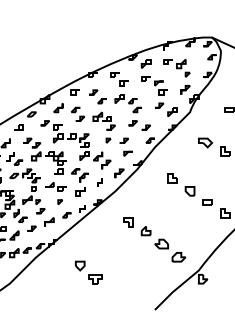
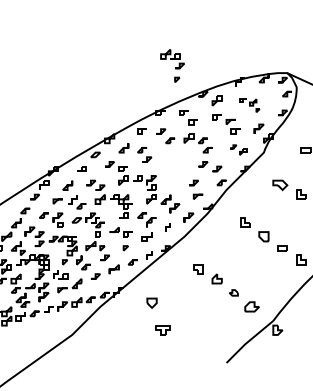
part: (176, 67) -> (249, 105), size x0.7
part: (166, 109) -> (238, 149), size x0.7
part: (104, 127) -> (172, 65), moved
part: (161, 243) -> (233, 292), size x0.6
part: (79, 265) -> (151, 302), moved

